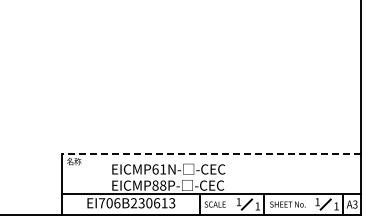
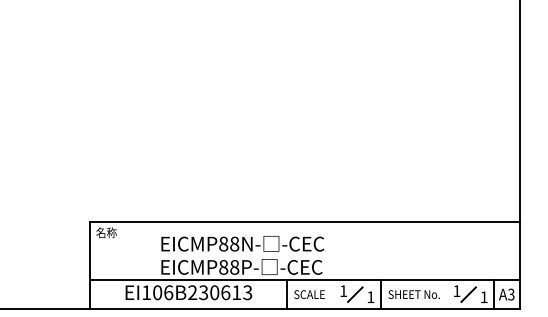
line: (211, 154) -> (304, 222), dashed -> solid
text: (159, 169) -> (229, 244), EICMP61N- -> EICMP88N-
text: (102, 203) -> (147, 293), EI706B230613 -> EI106B230613

